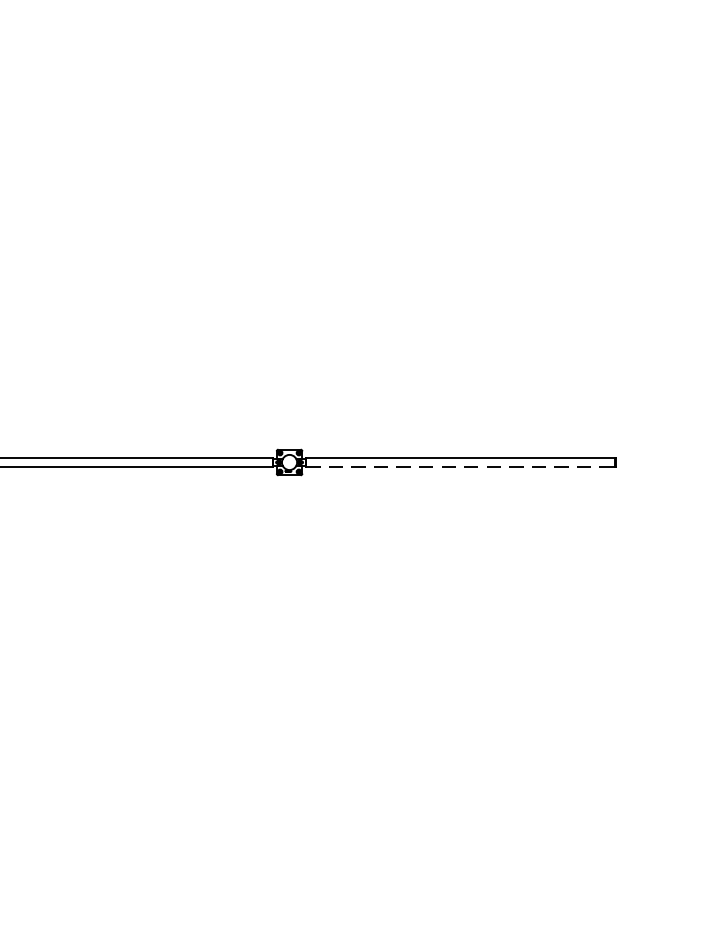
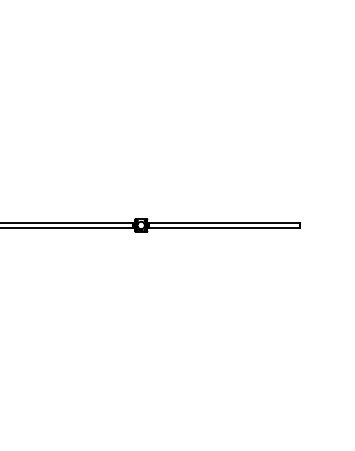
line: (462, 466) -> (225, 227), dashed -> solid

